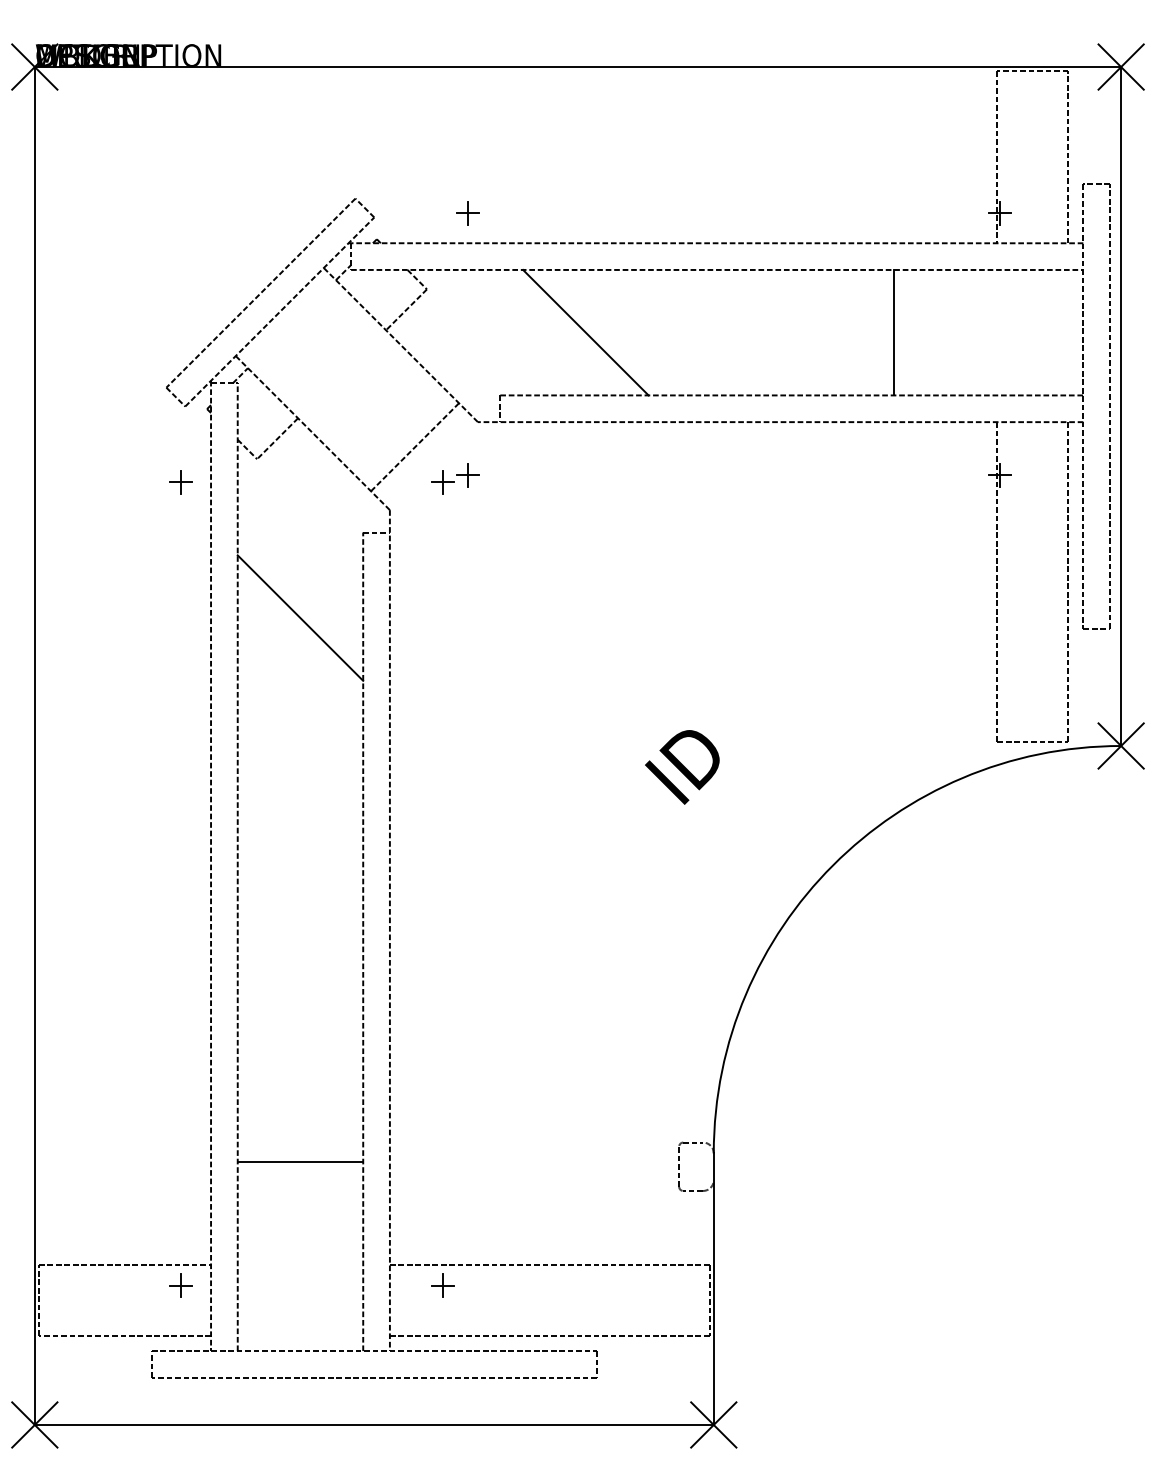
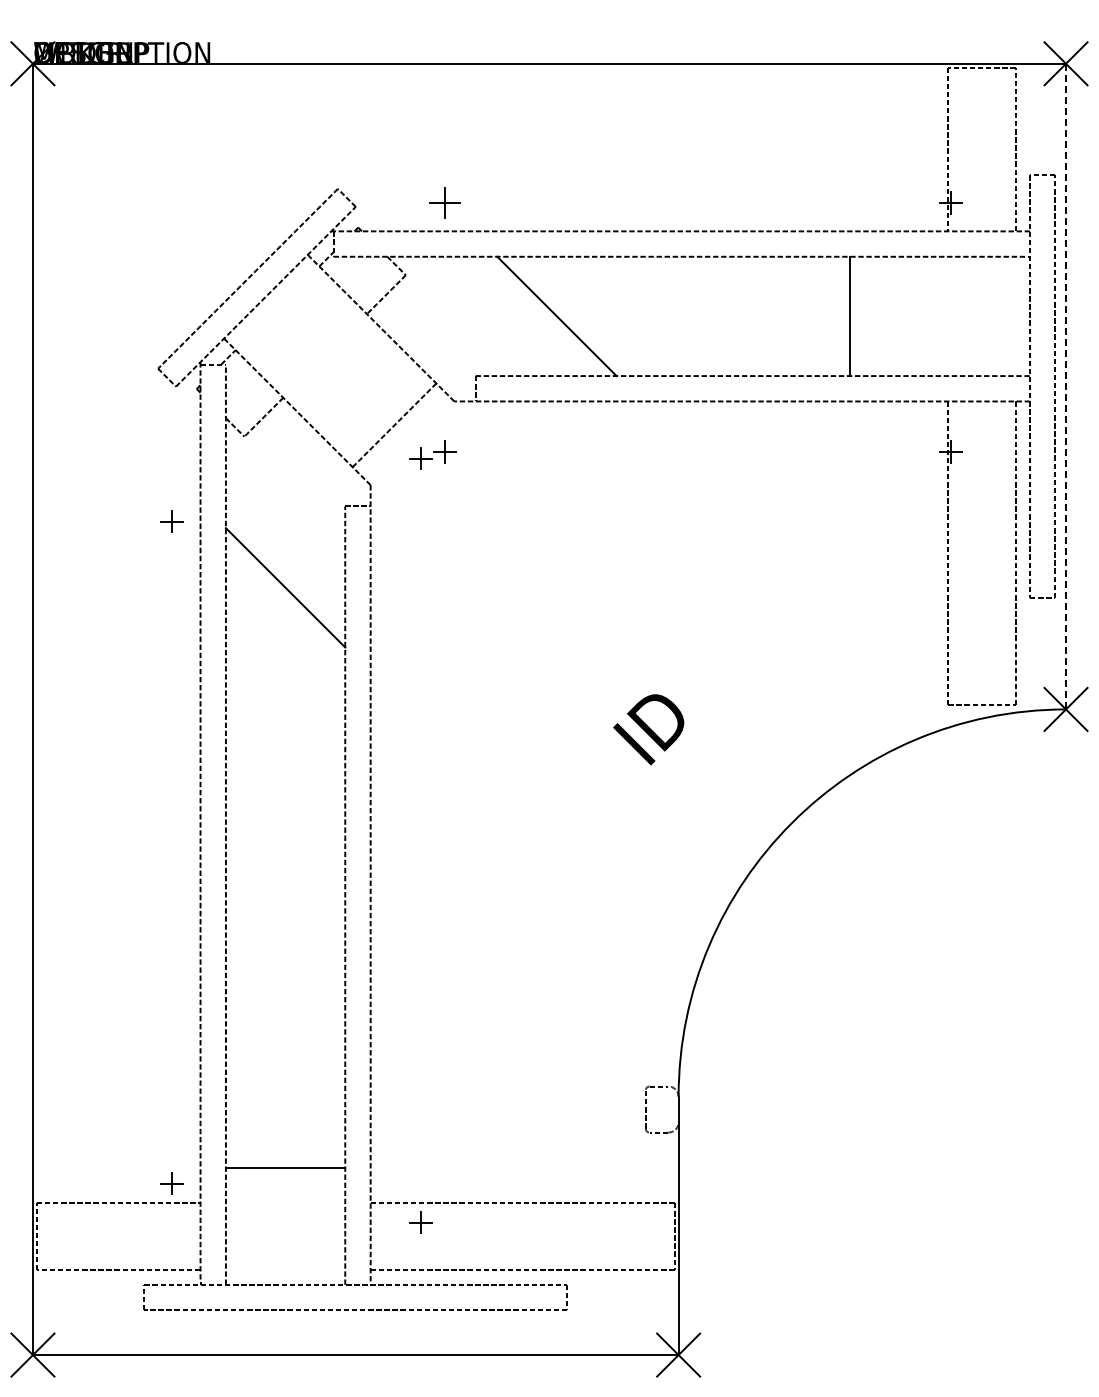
part: (467, 212) -> (444, 202), size x1.4
line: (1121, 406) -> (1066, 386), solid -> dashed
part: (180, 482) -> (171, 521), moved
line: (300, 1161) -> (285, 1167), moved
part: (180, 1285) -> (171, 1183), moved

